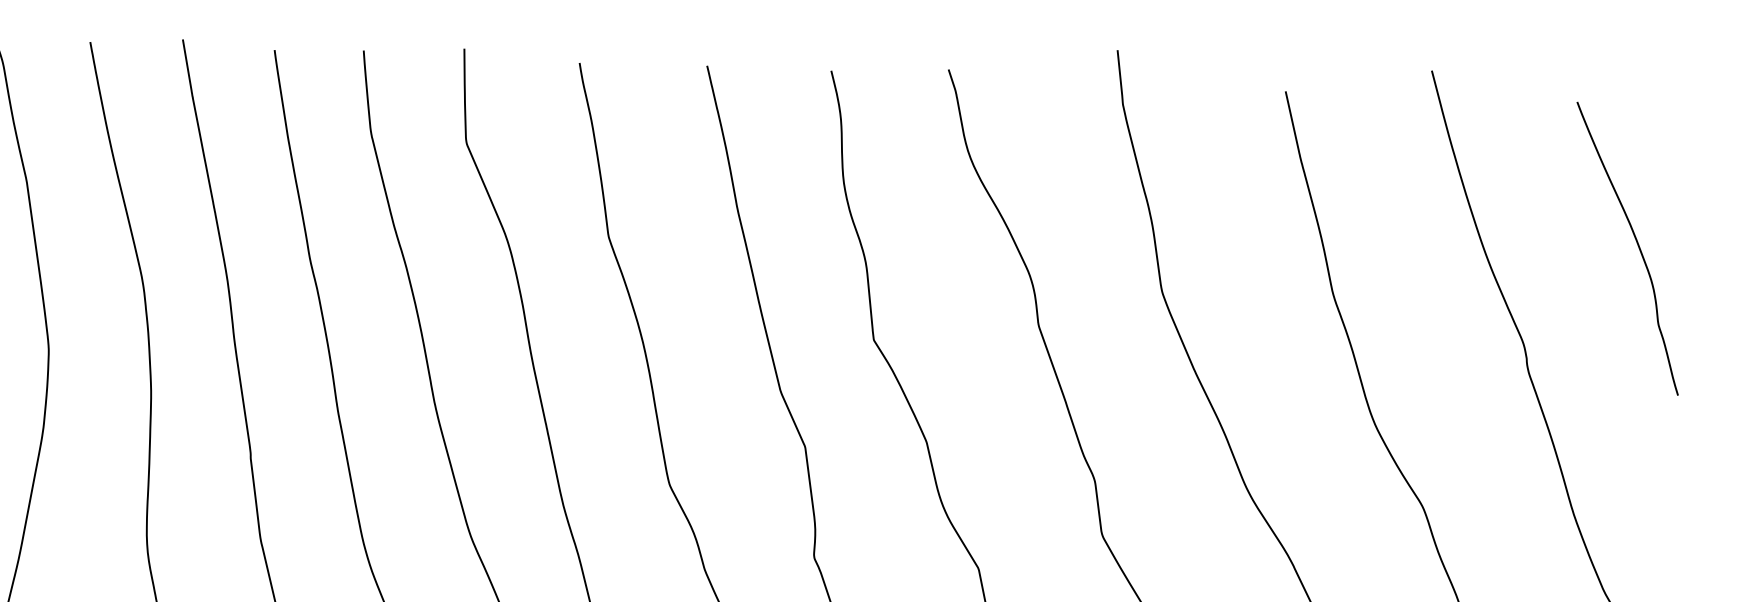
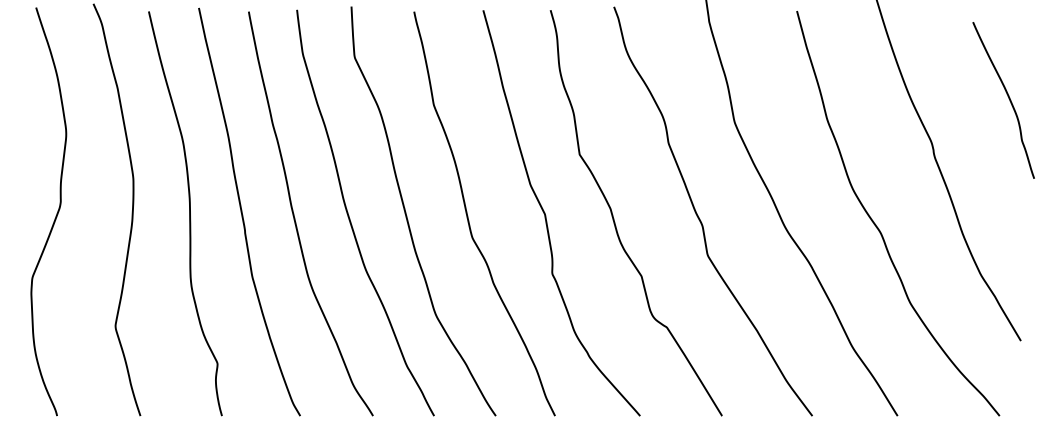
curve: (1636, 245) -> (1008, 98), moved

